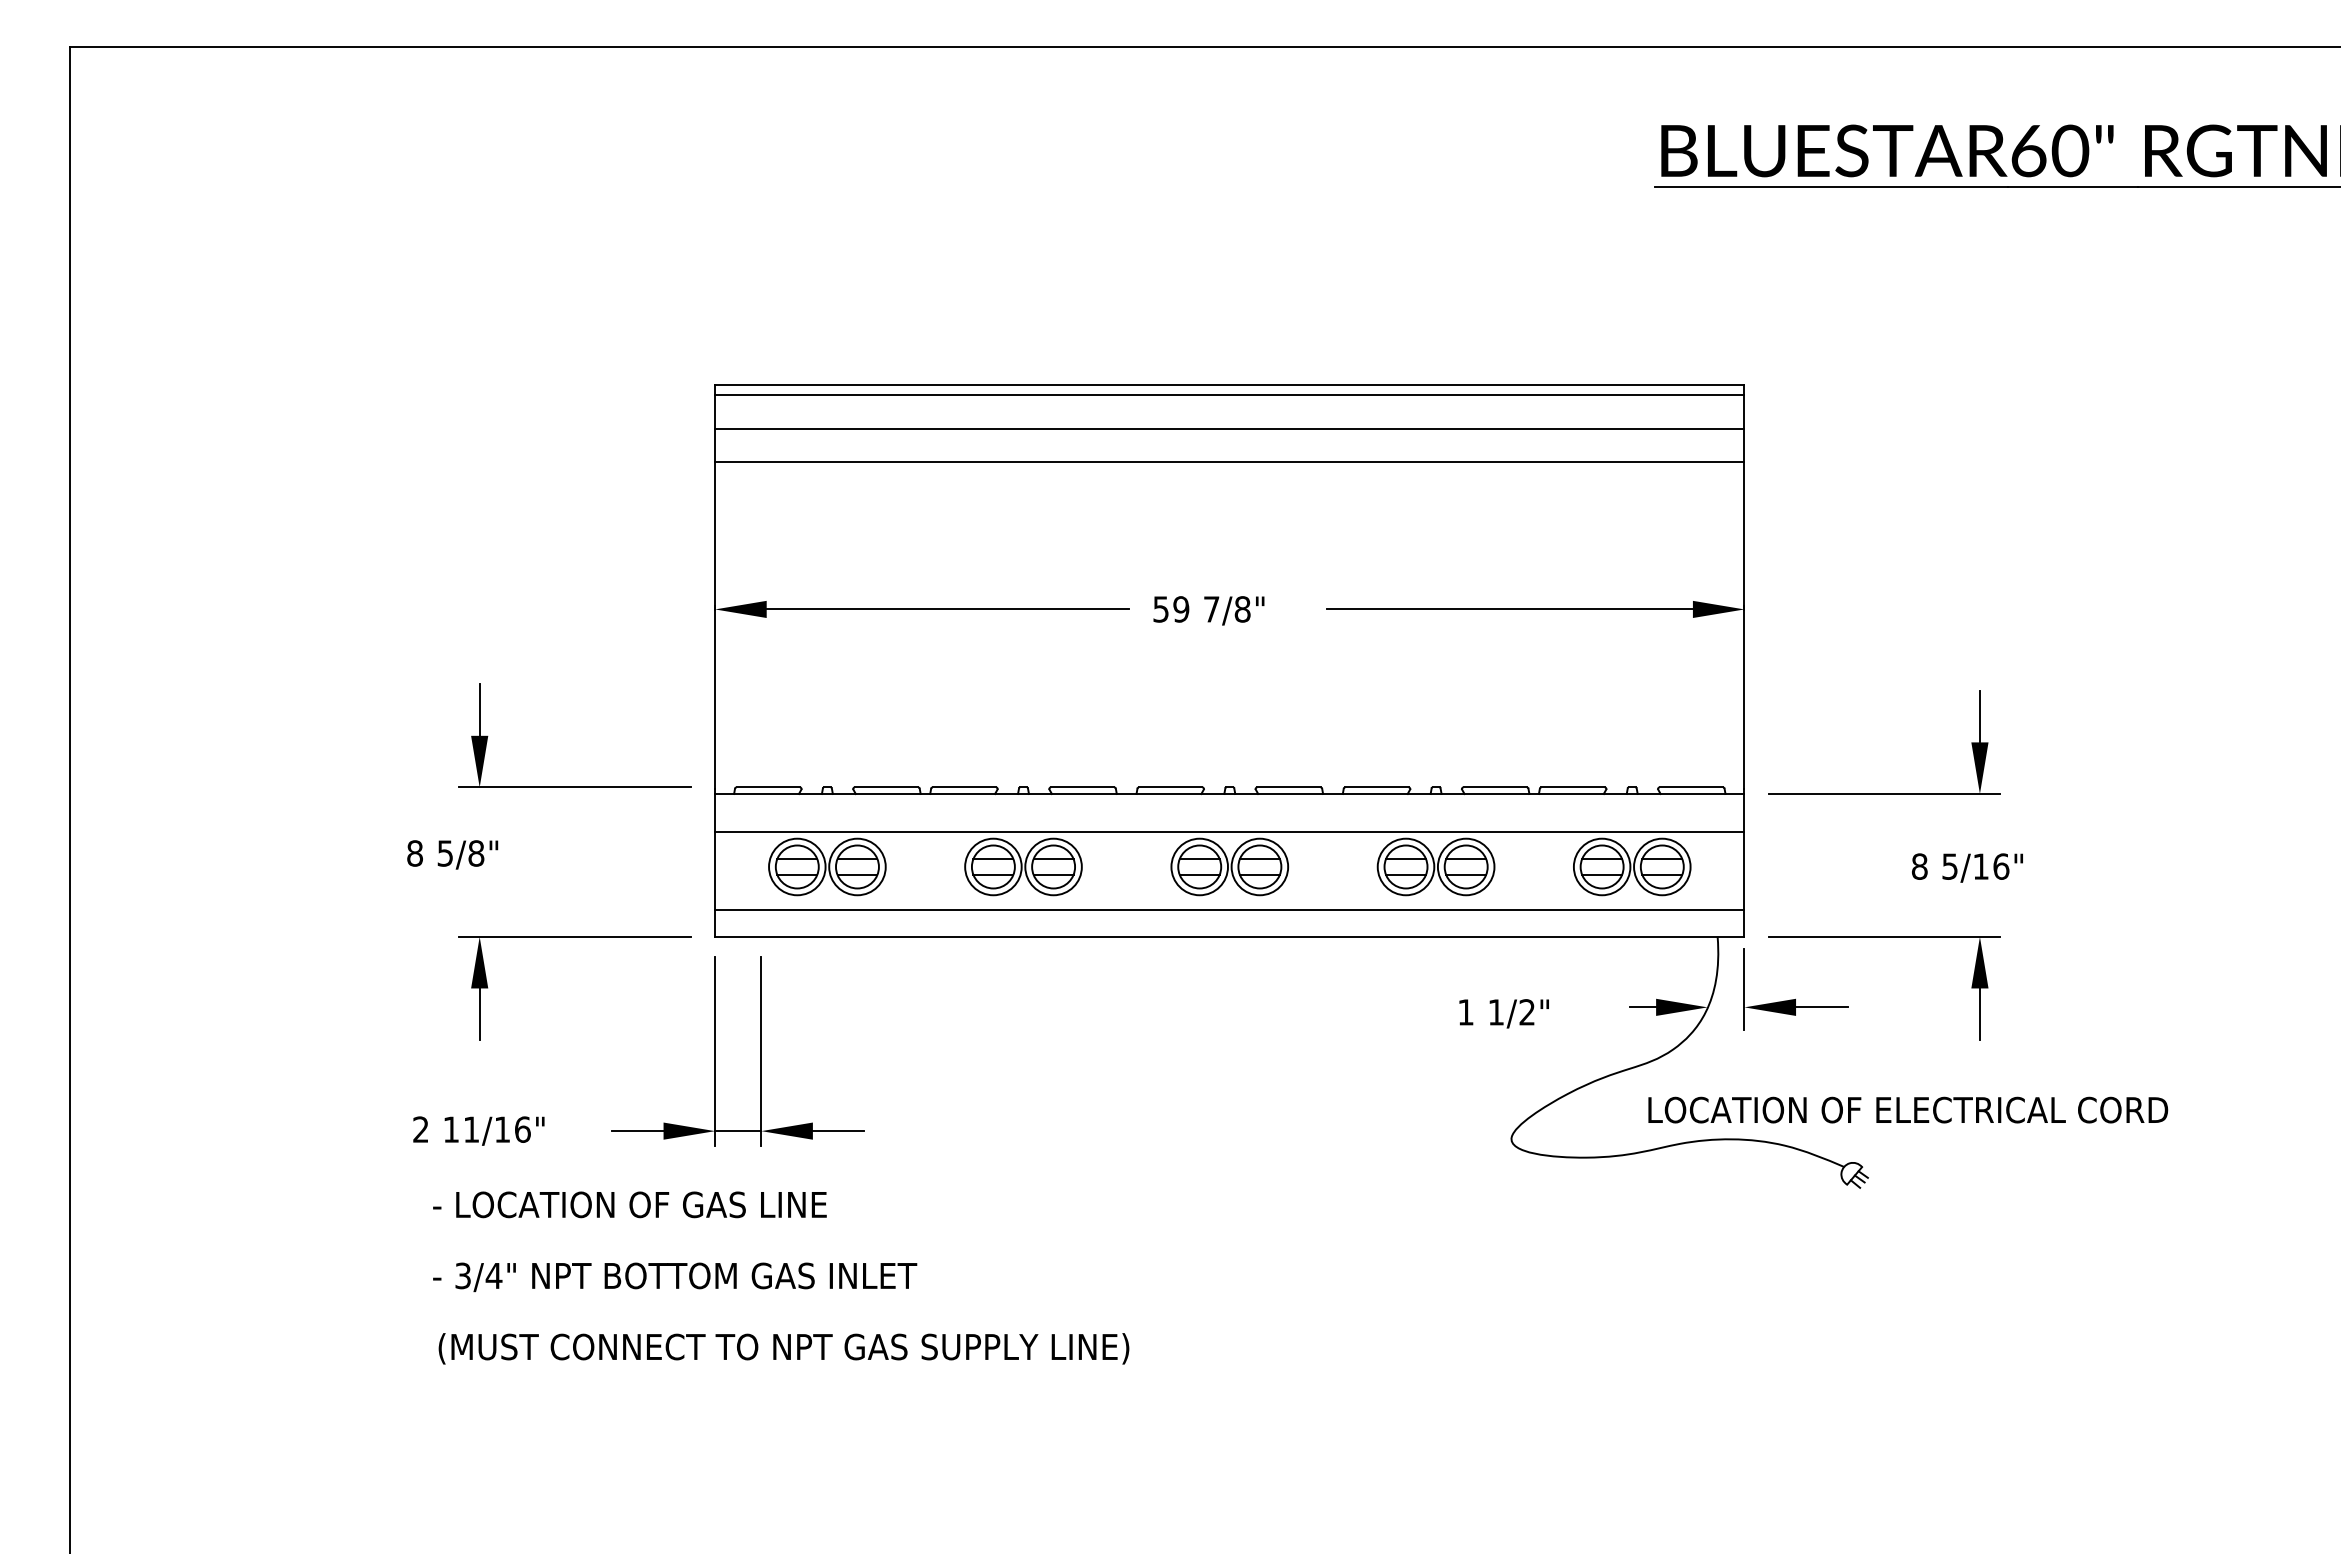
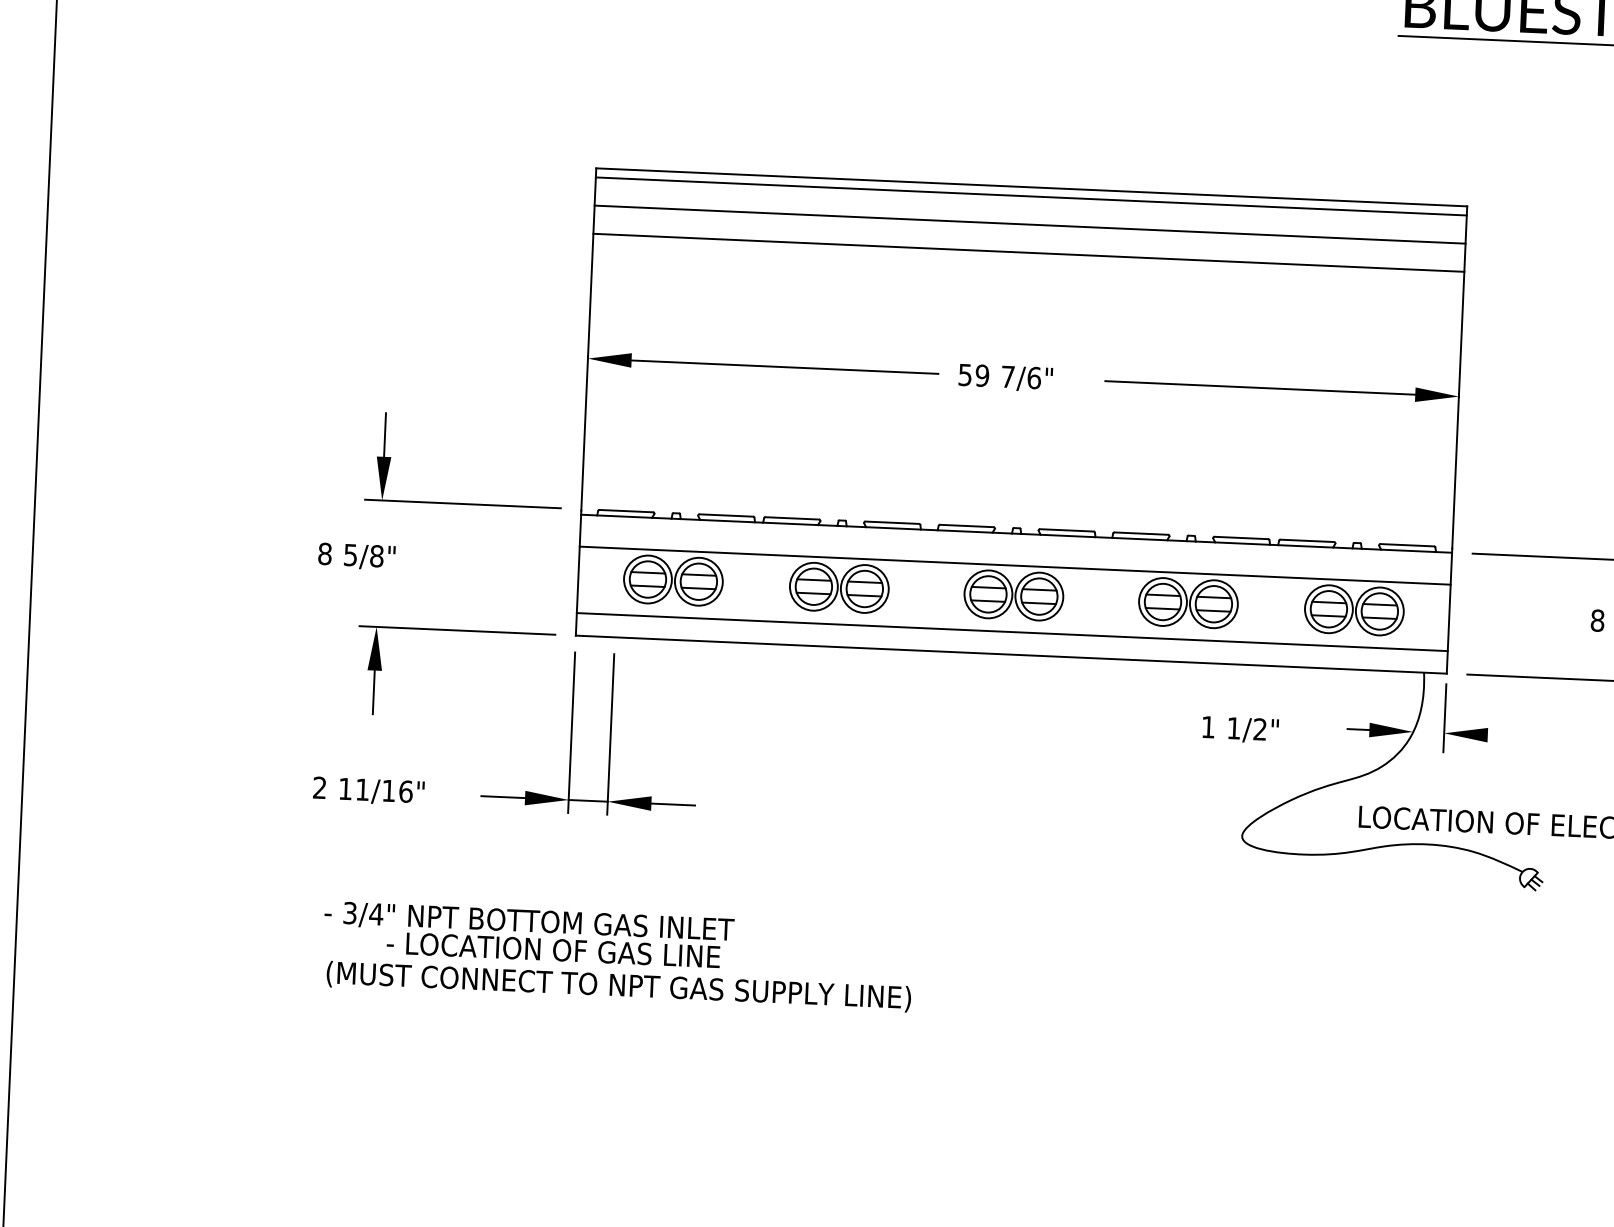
text: (1242, 609) -> (1034, 378), 7/8" -> 7/6"
line: (1821, 1007) -> (1509, 736), removed
text: (629, 1204) -> (553, 949), moved

